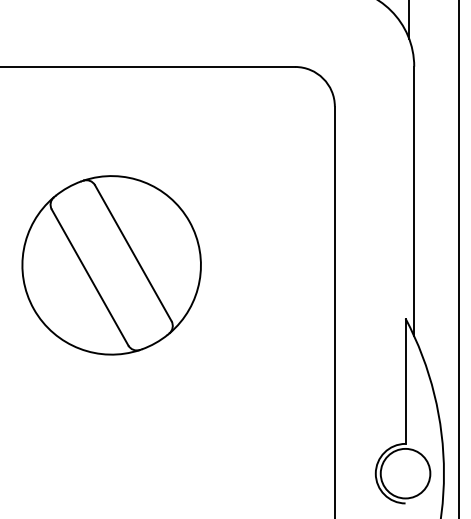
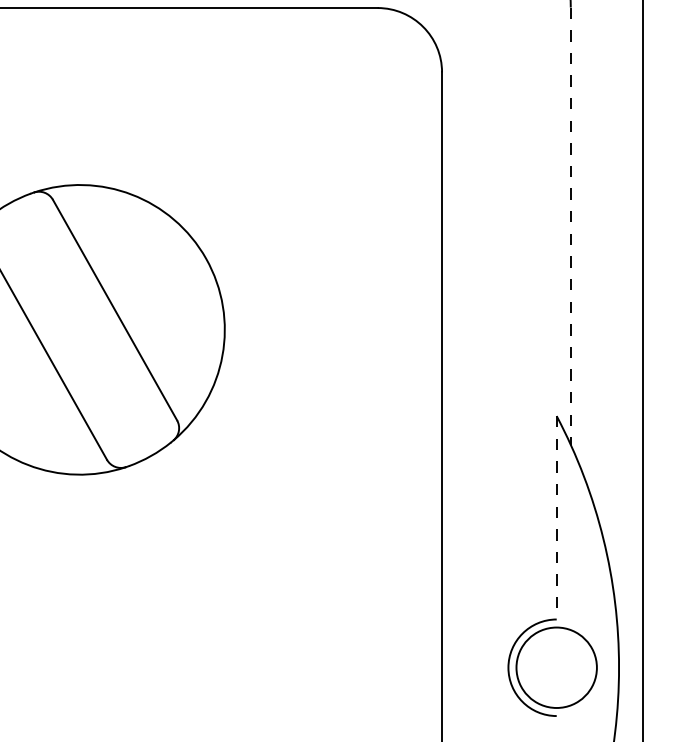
line: (414, 201) -> (571, 226), solid -> dashed
line: (405, 381) -> (556, 518), solid -> dashed

